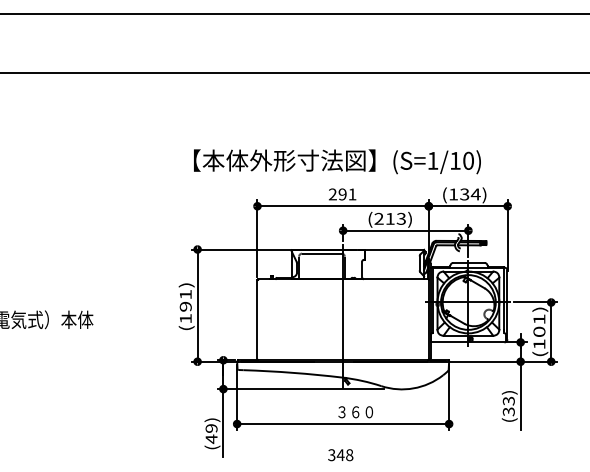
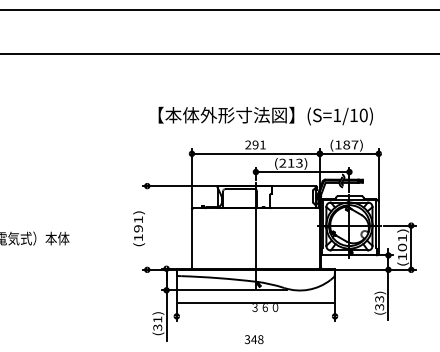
text: (337, 161) -> (265, 115), moved
text: (470, 194) -> (351, 145), (134) -> (187)
line: (197, 305) -> (147, 227), removed
line: (343, 424) -> (256, 303), moved
text: (211, 434) -> (157, 324), (49) -> (31)

